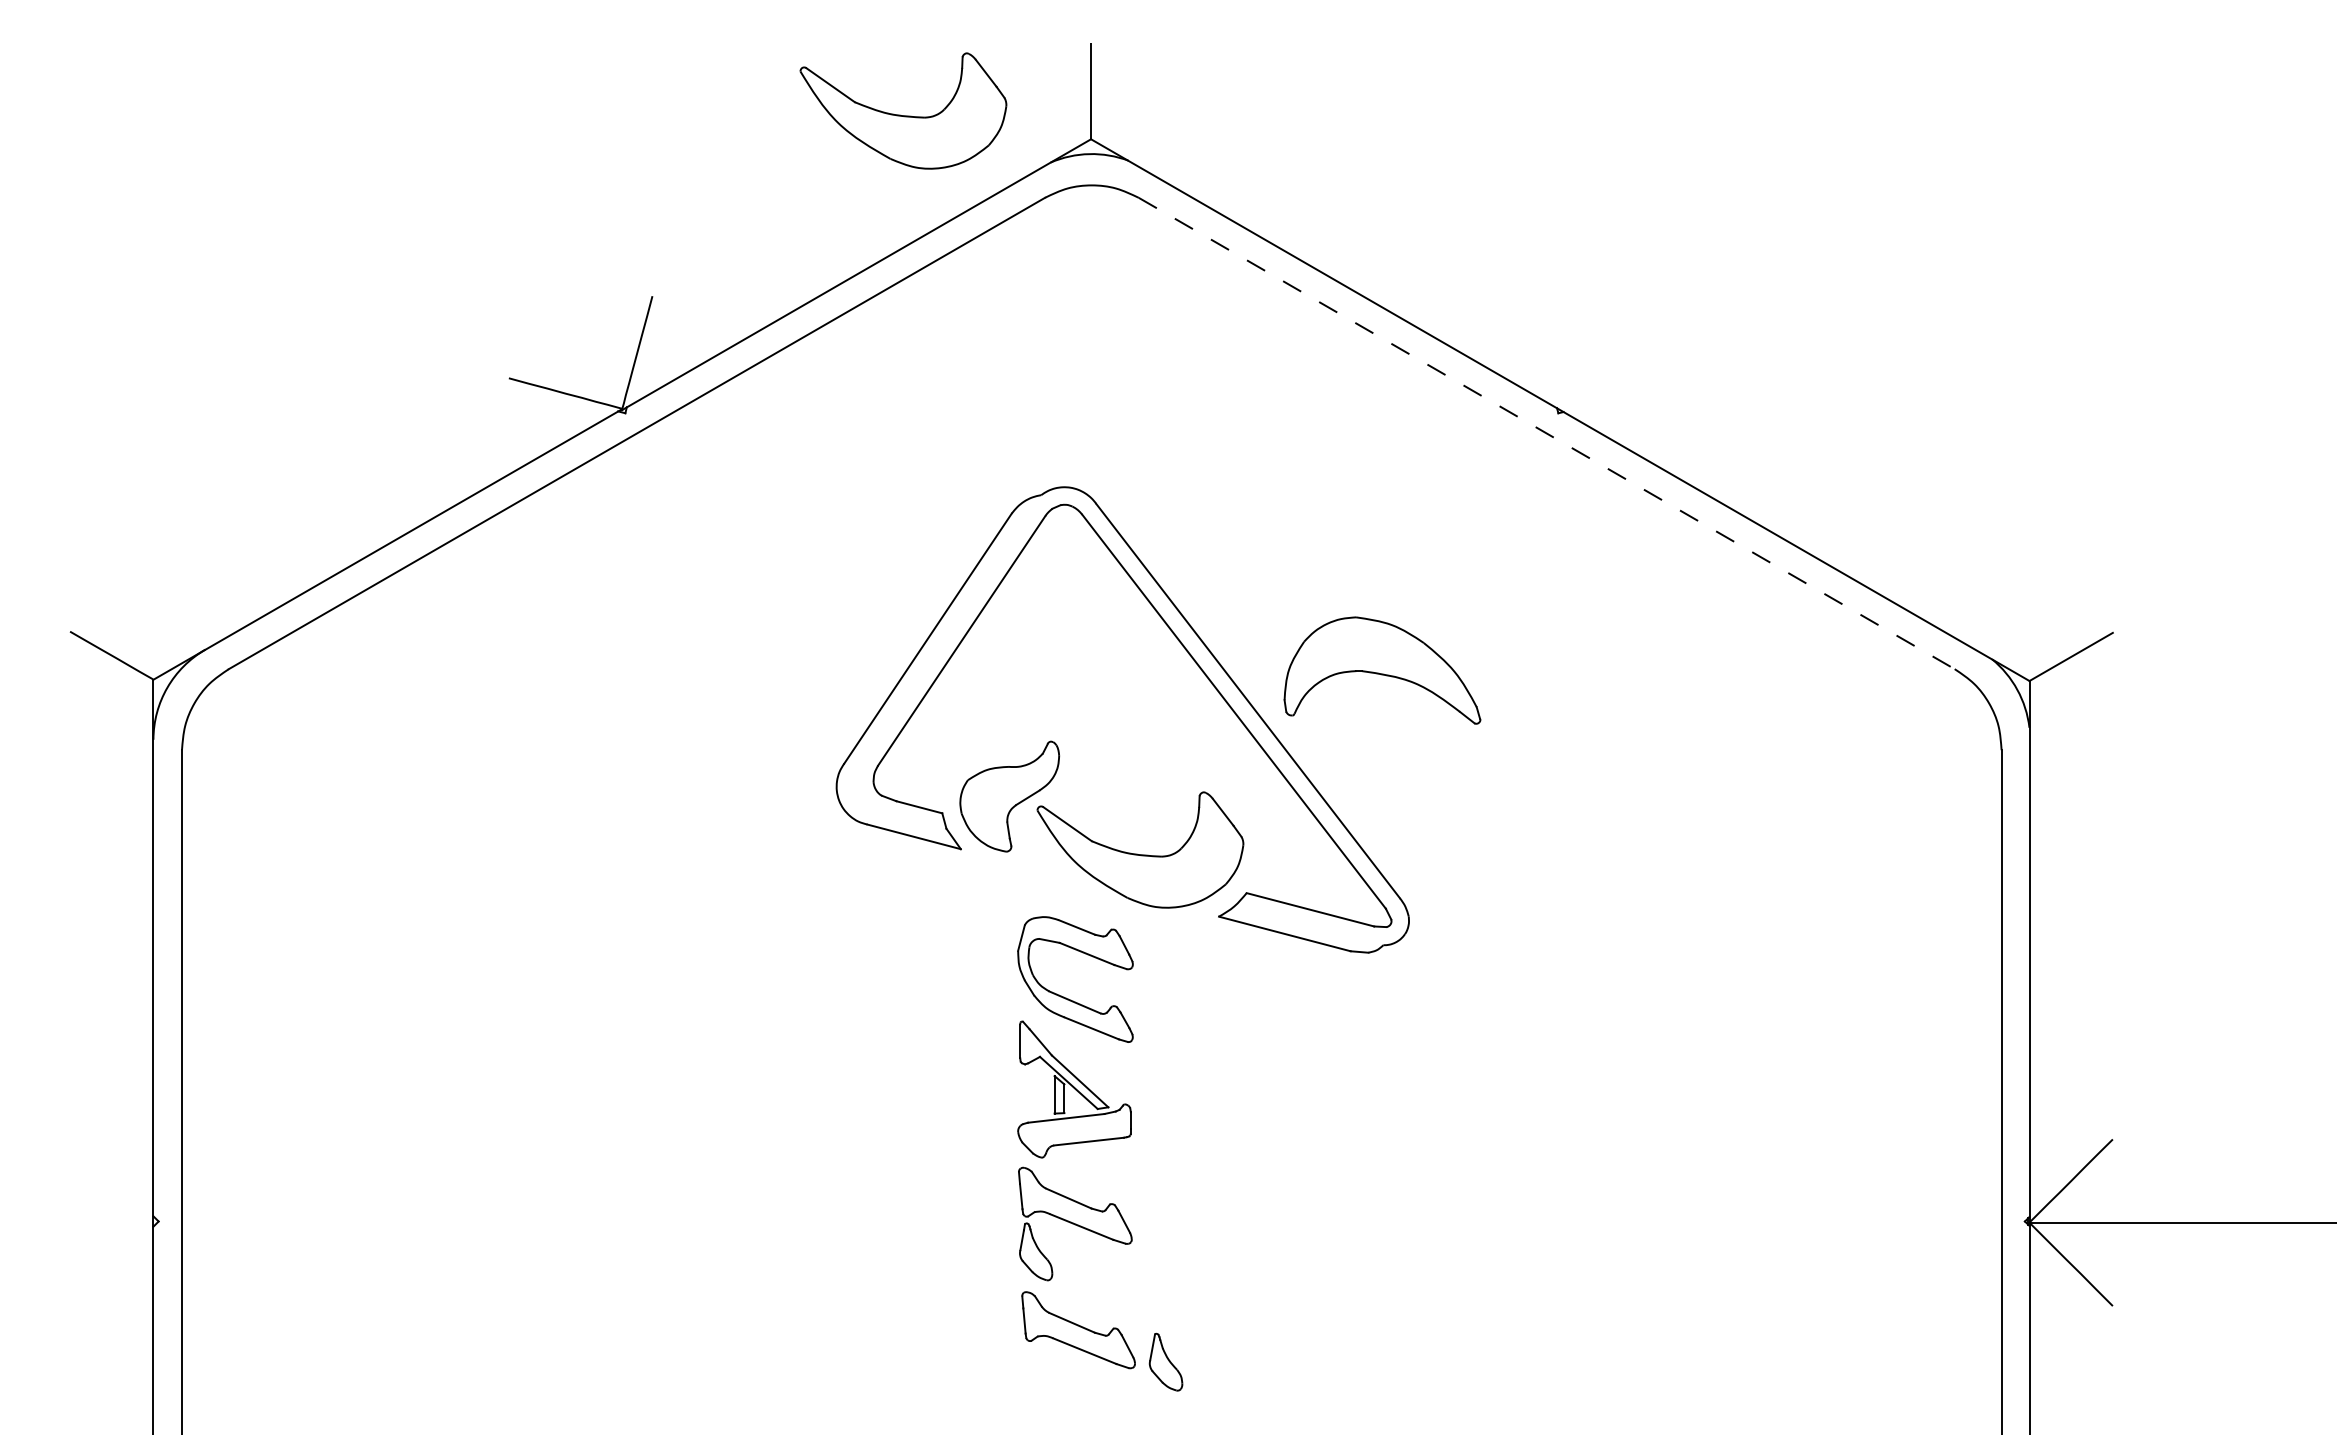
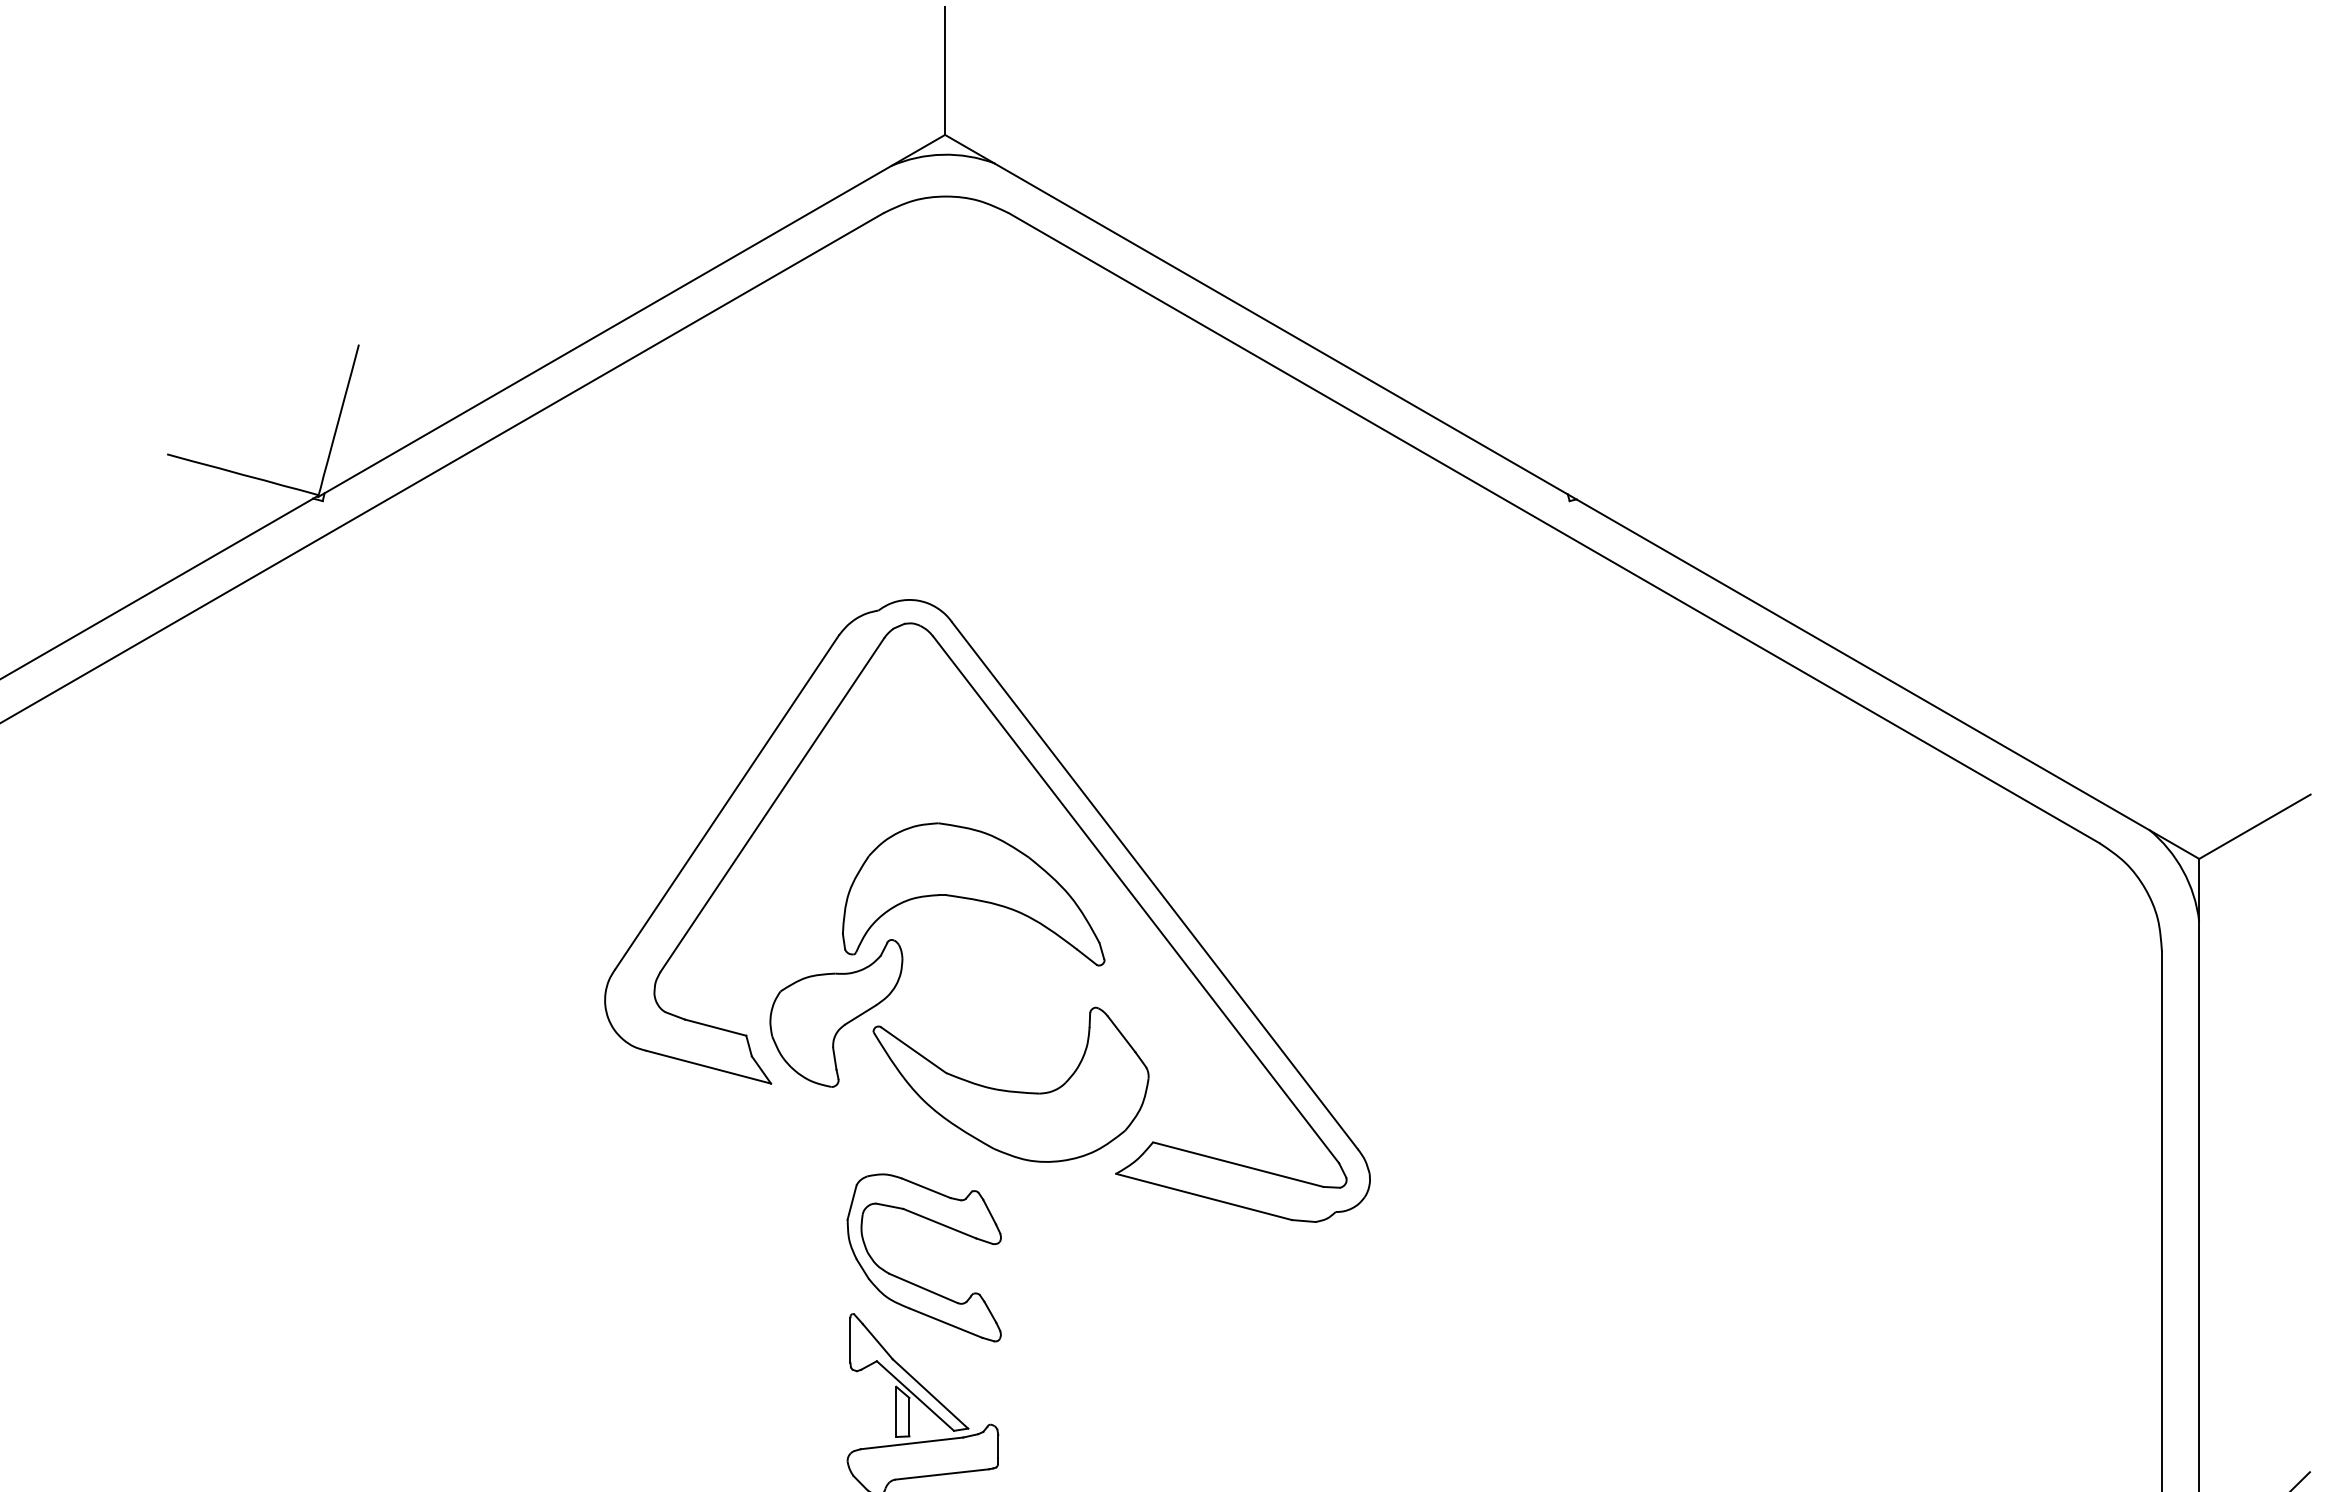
part: (903, 110) -> (694, 96), removed
line: (1547, 433) -> (1555, 528), dashed -> solid
part: (1382, 670) -> (973, 894), moved

